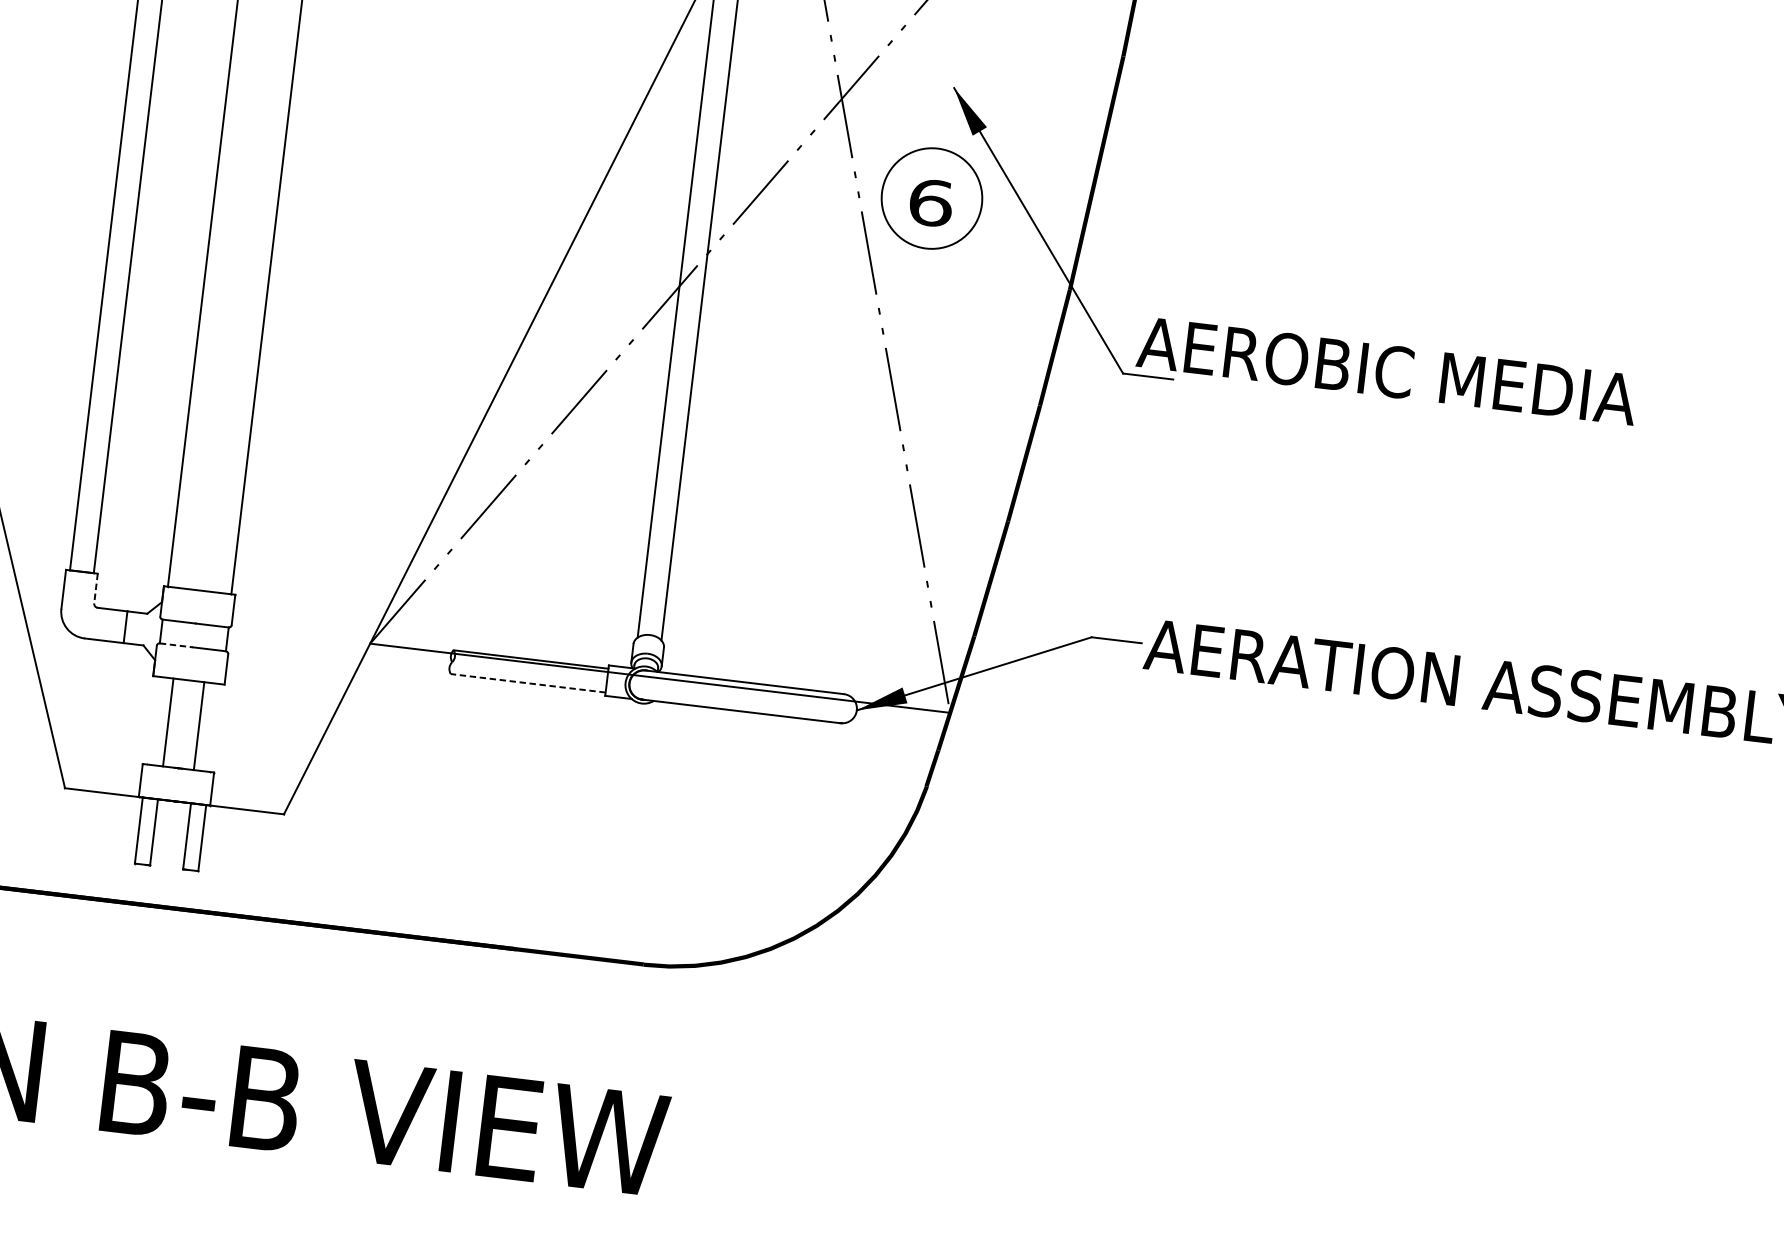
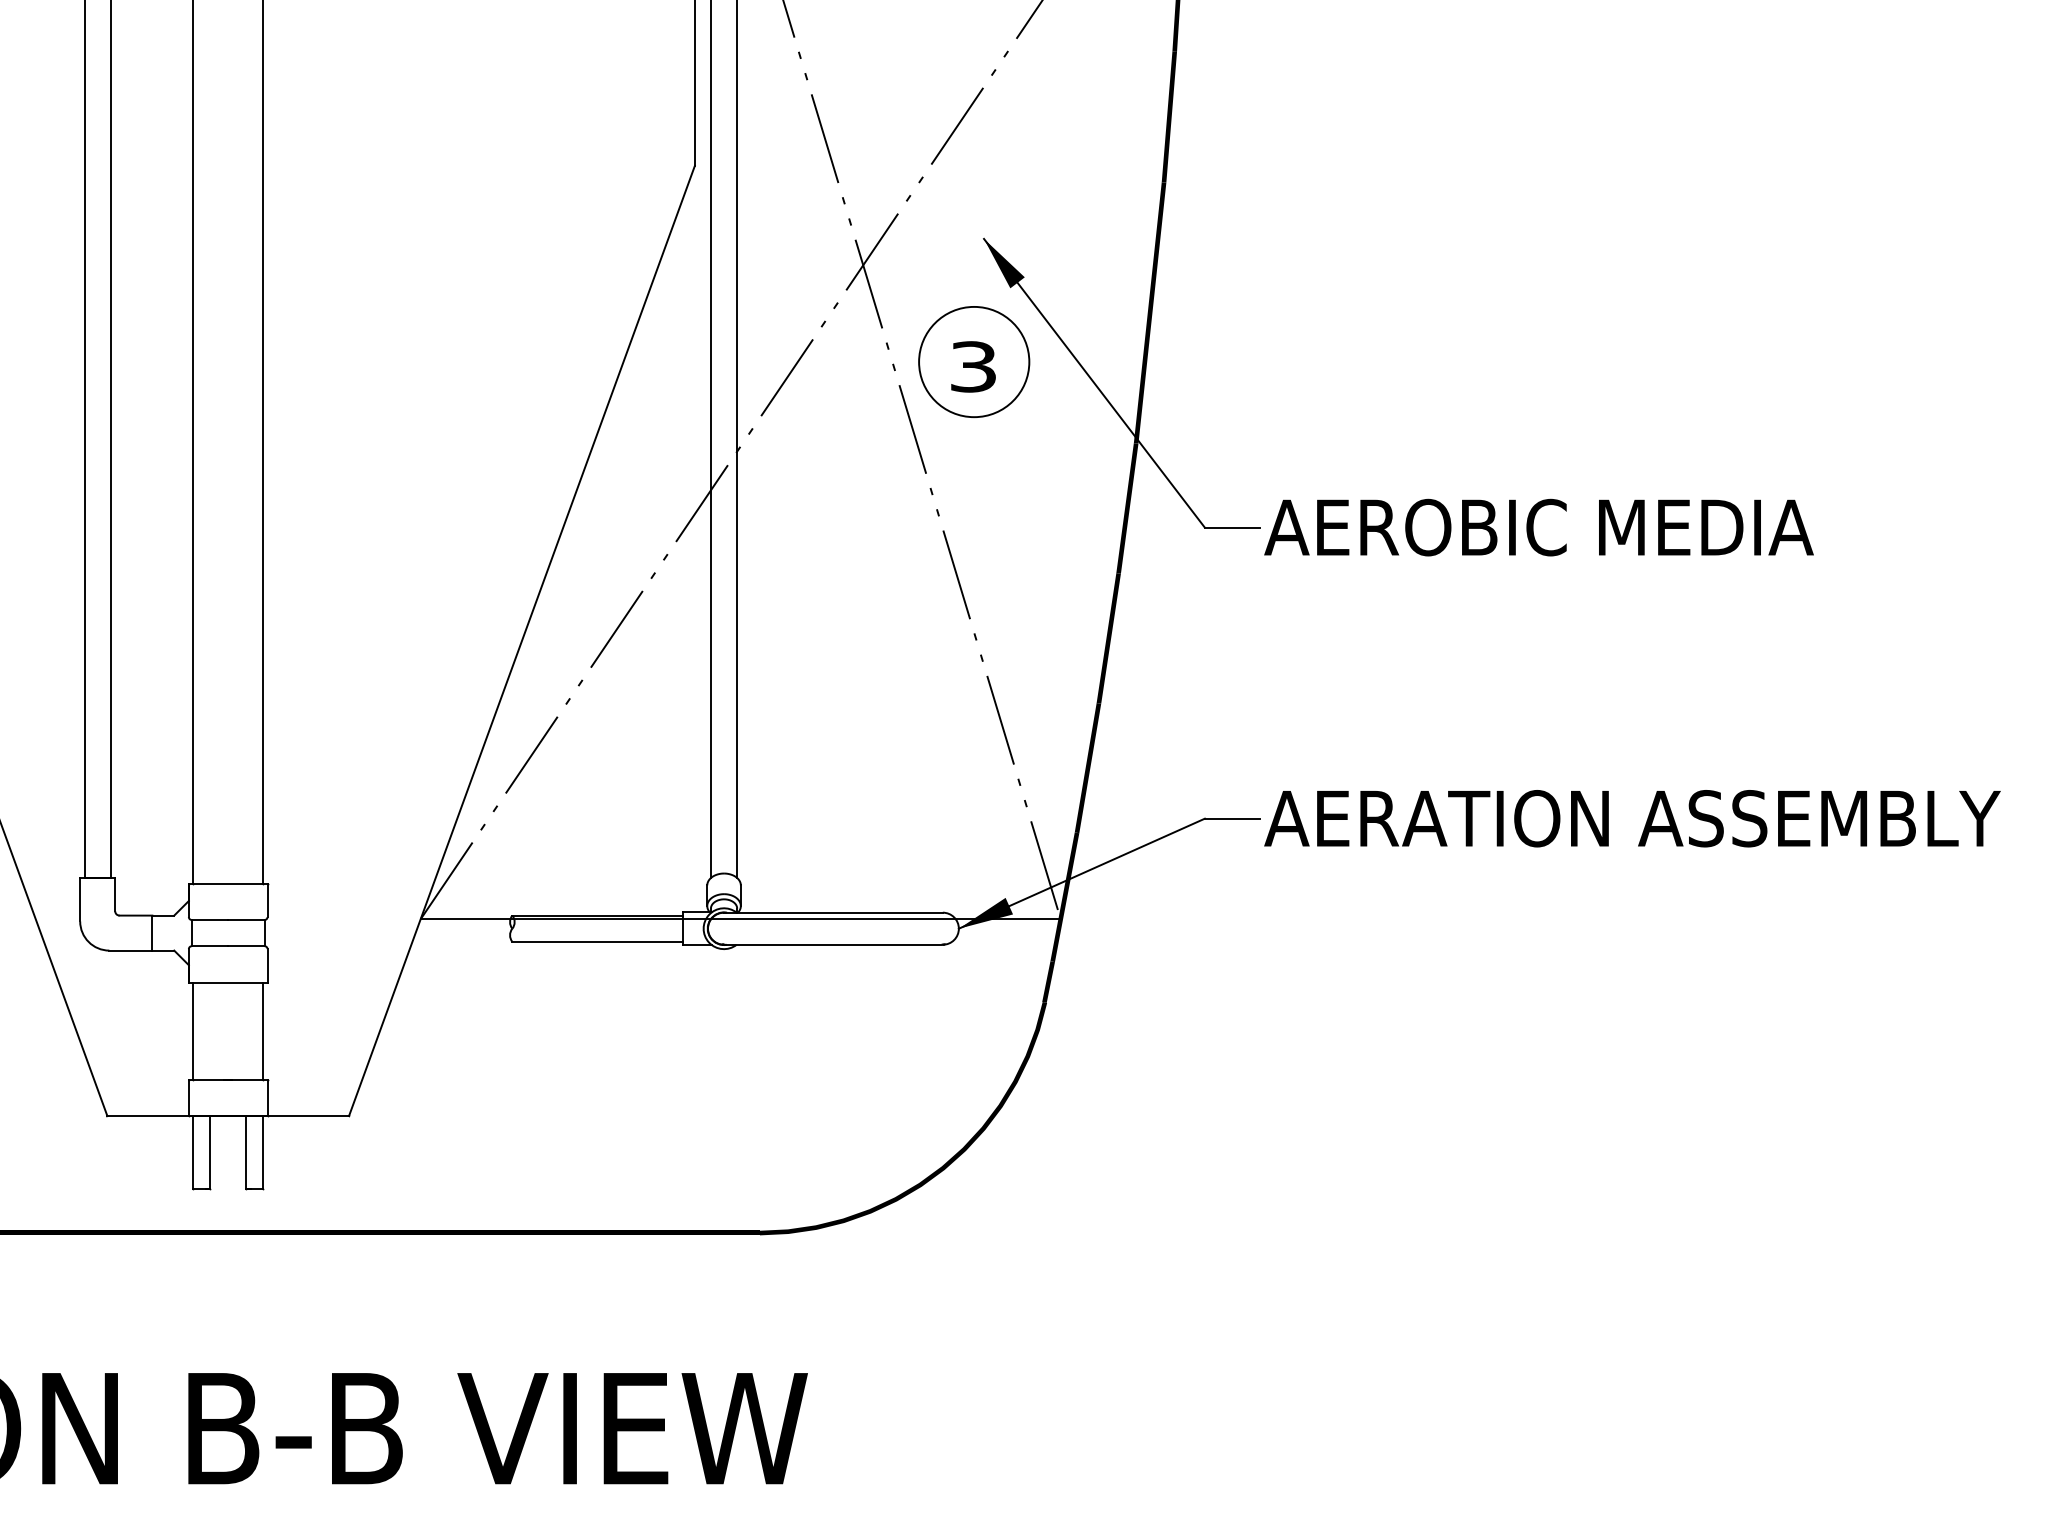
text: (930, 202) -> (973, 366), 6 -> 3
text: (1386, 370) -> (1538, 527), moved
line: (96, 589) -> (115, 895), dashed -> solid
line: (176, 645) -> (210, 946), dashed -> solid
line: (528, 682) -> (597, 941), dashed -> solid
line: (168, 721) -> (263, 1030), moved
line: (199, 725) -> (193, 1030), moved

